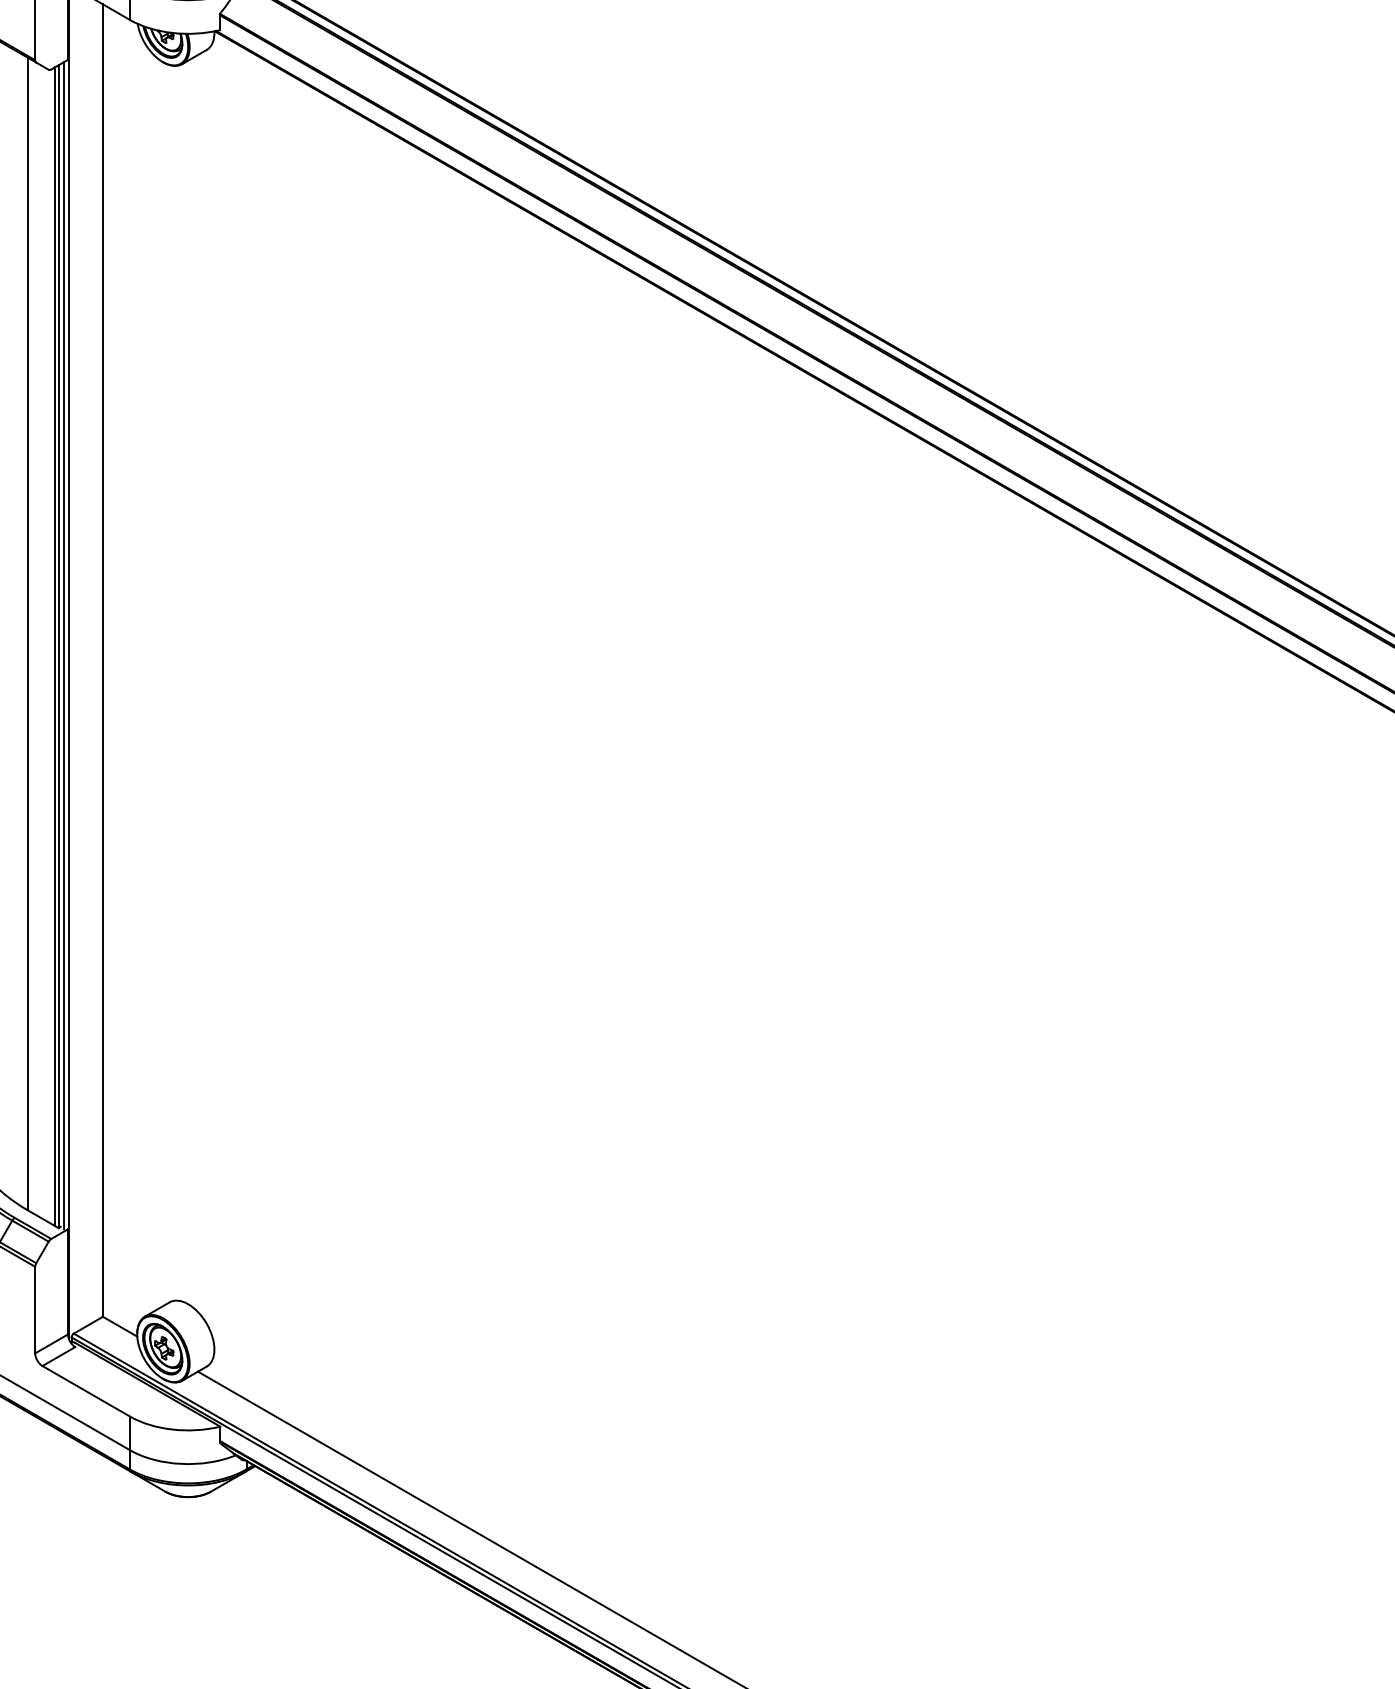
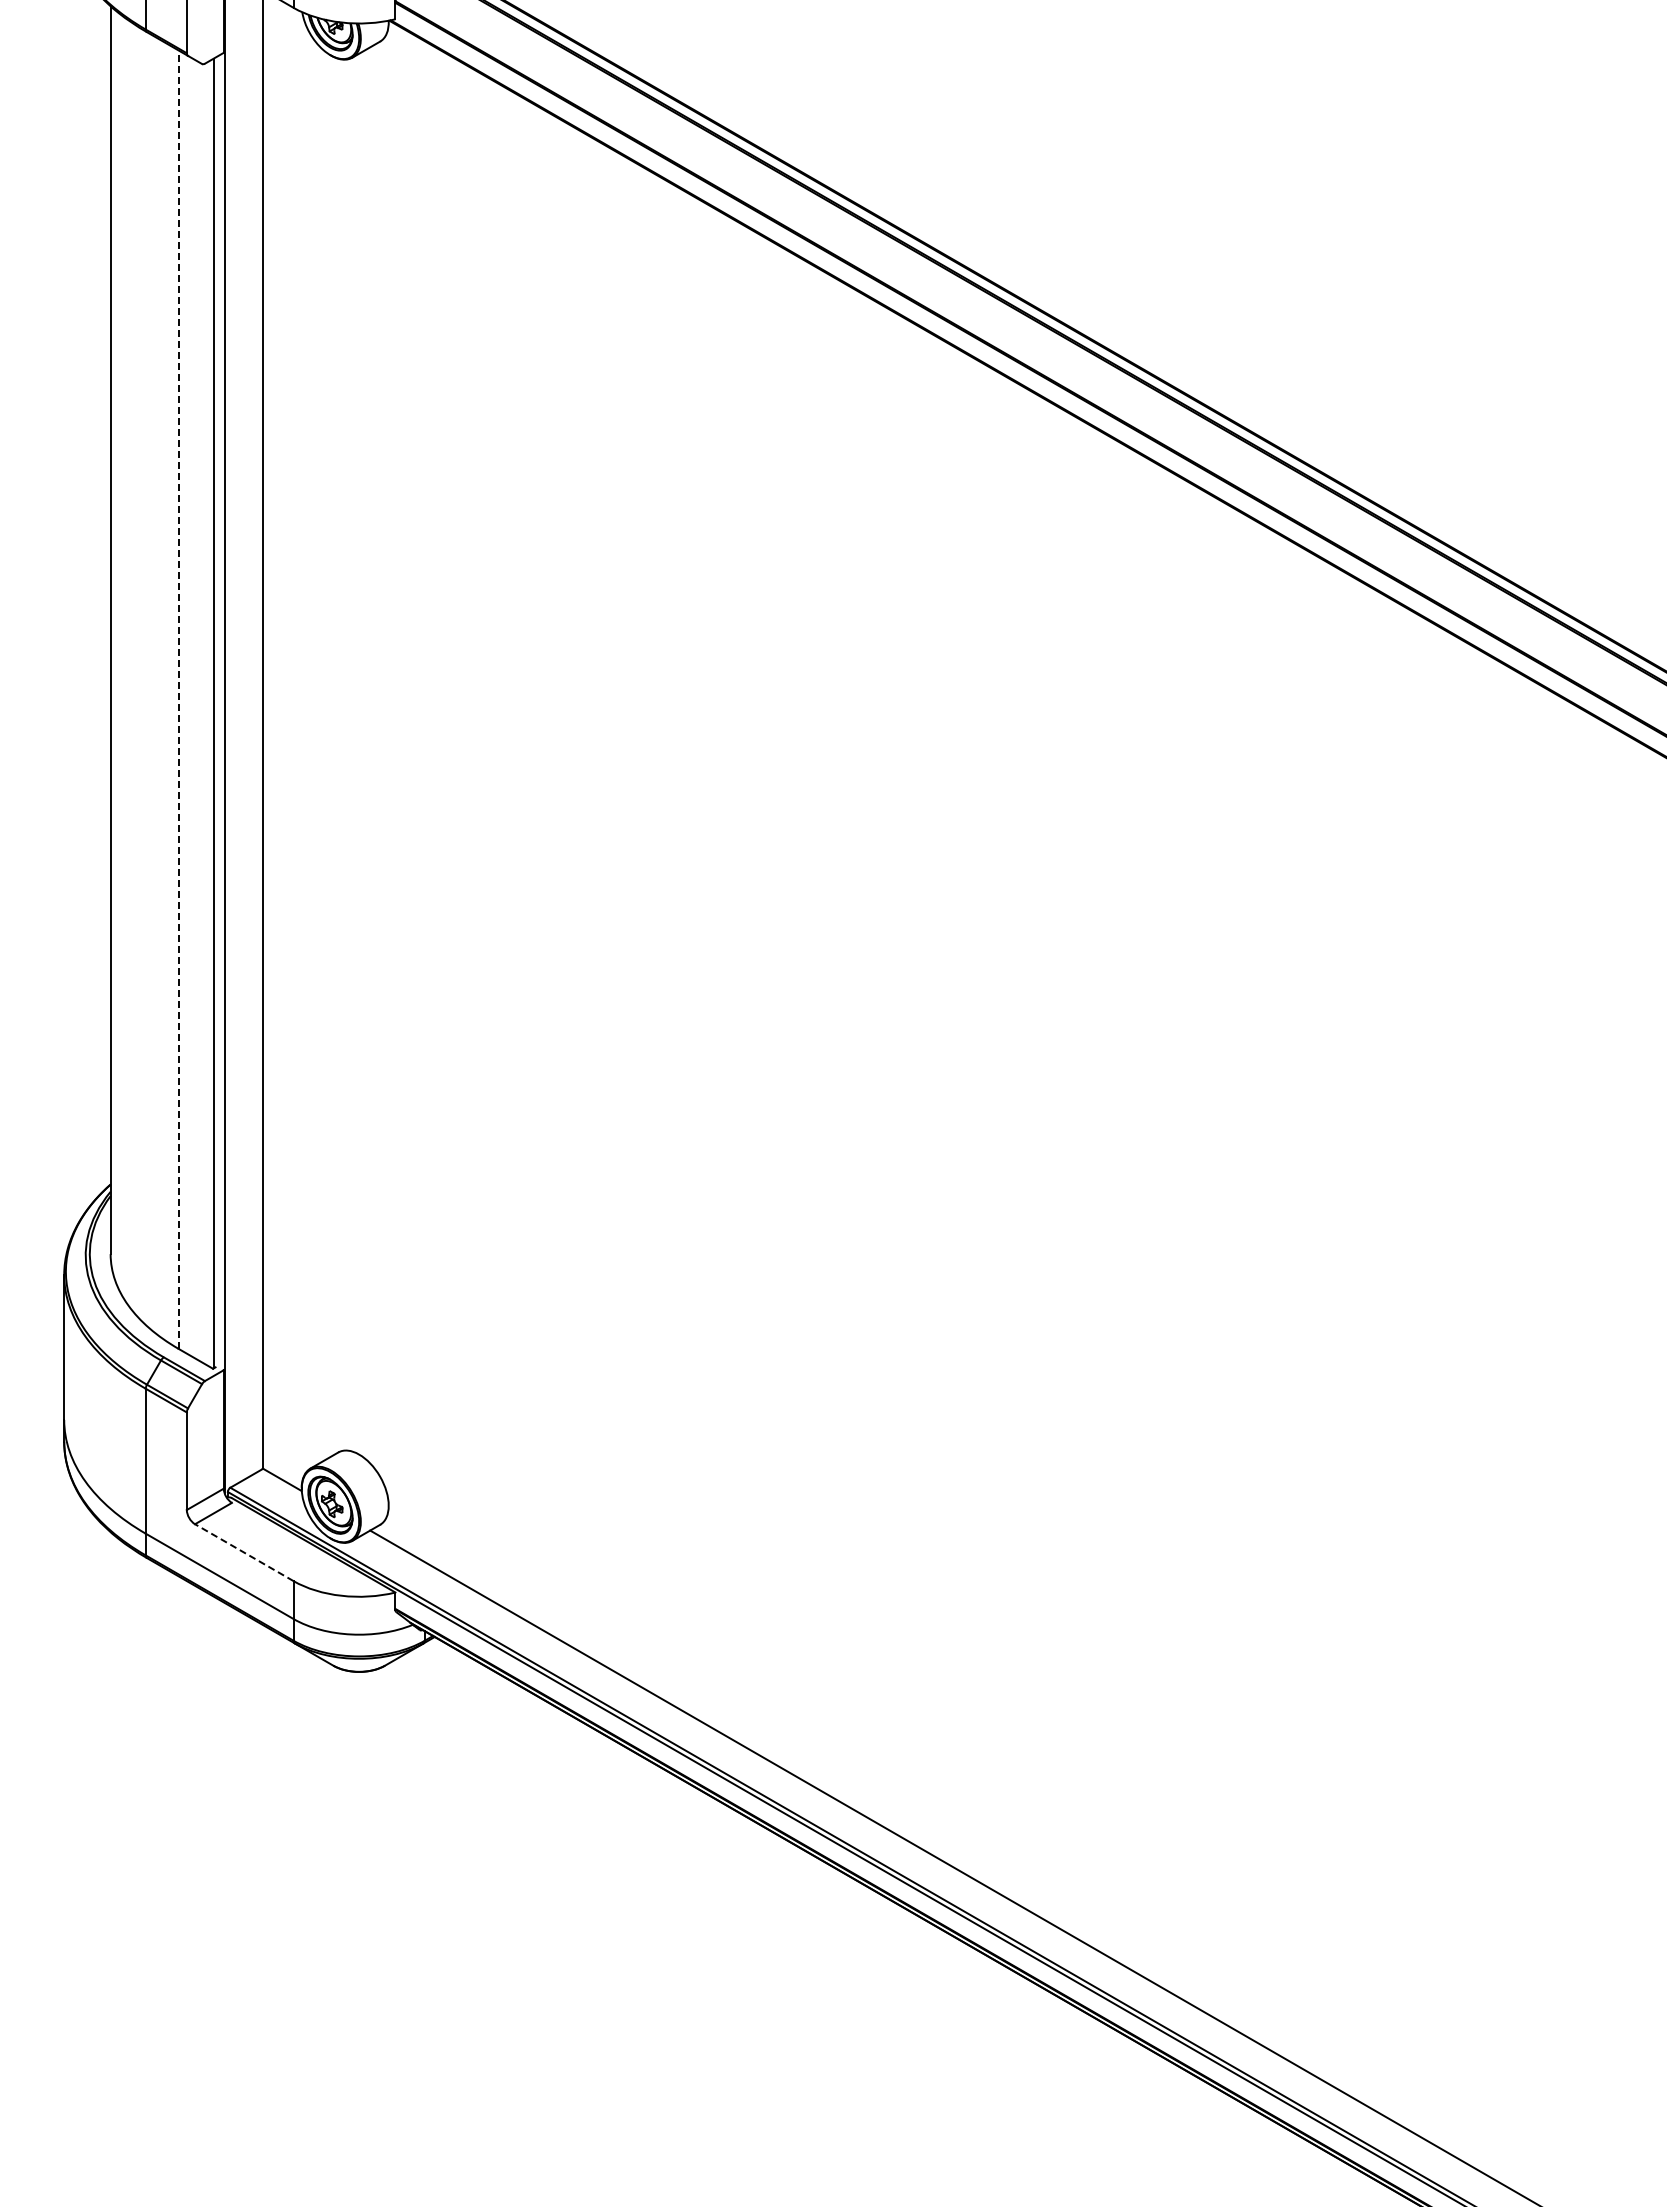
line: (27, 633) -> (178, 699), solid -> dashed
line: (64, 645) -> (219, 712), removed
line: (55, 646) -> (209, 713), removed
line: (86, 1391) -> (244, 1552), solid -> dashed

